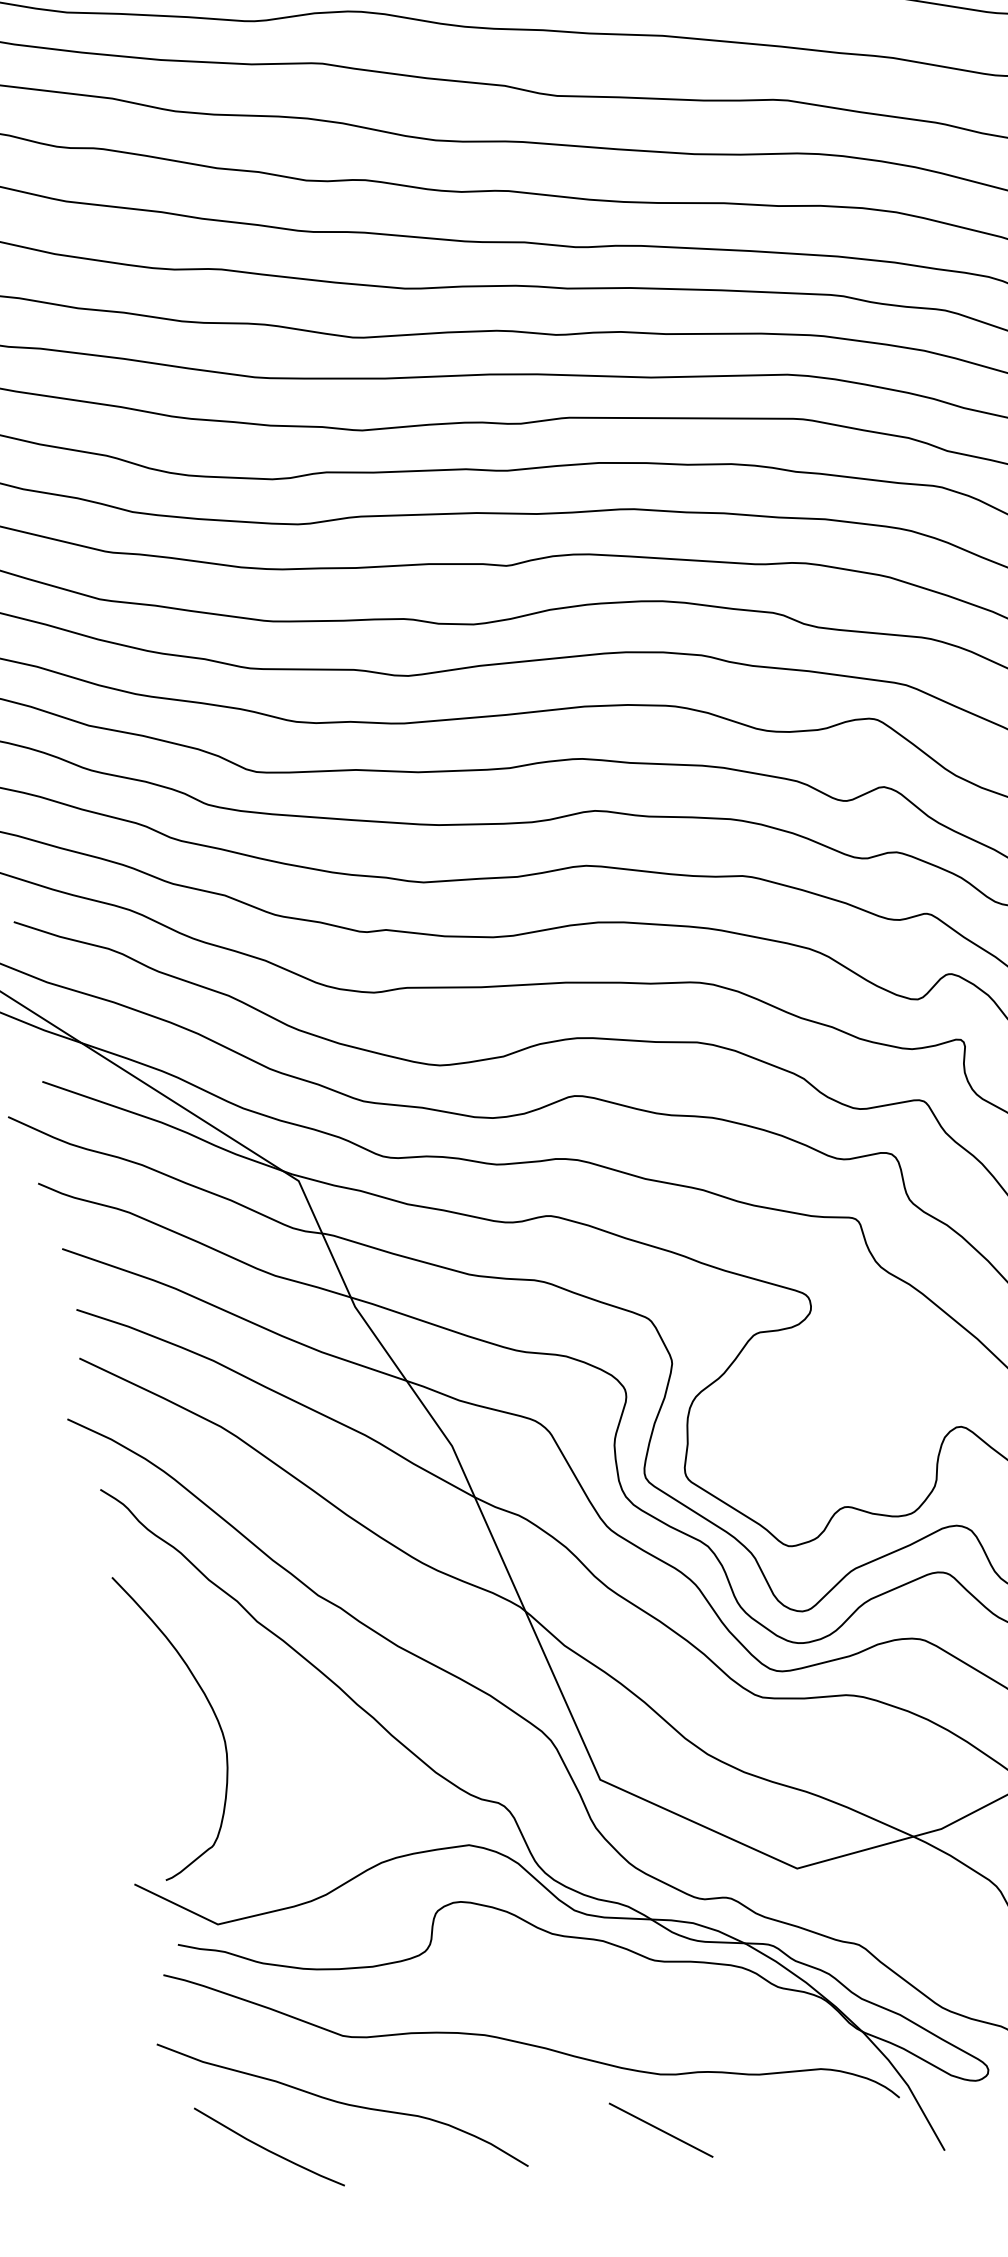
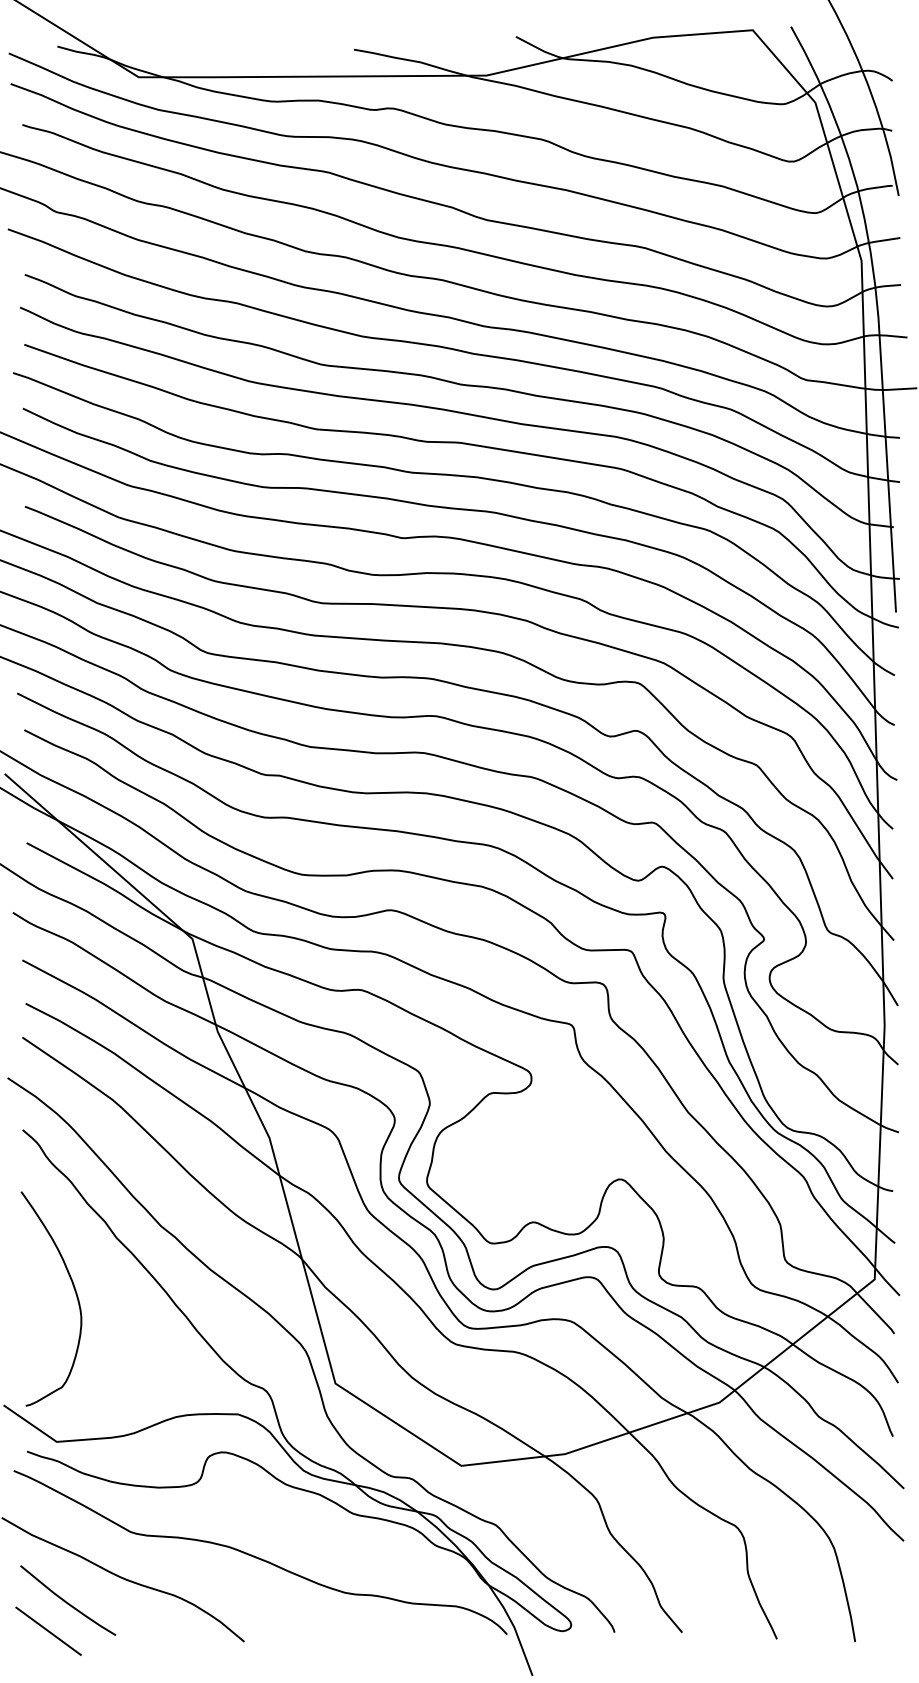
line: (660, 2129) -> (48, 1630), moved

